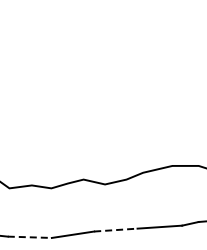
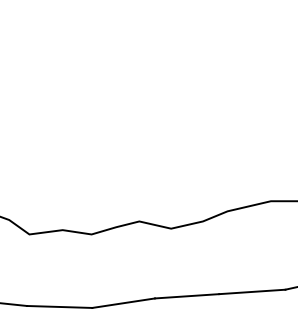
line: (115, 230) -> (186, 296), dashed -> solid
line: (30, 237) -> (60, 307), dashed -> solid

